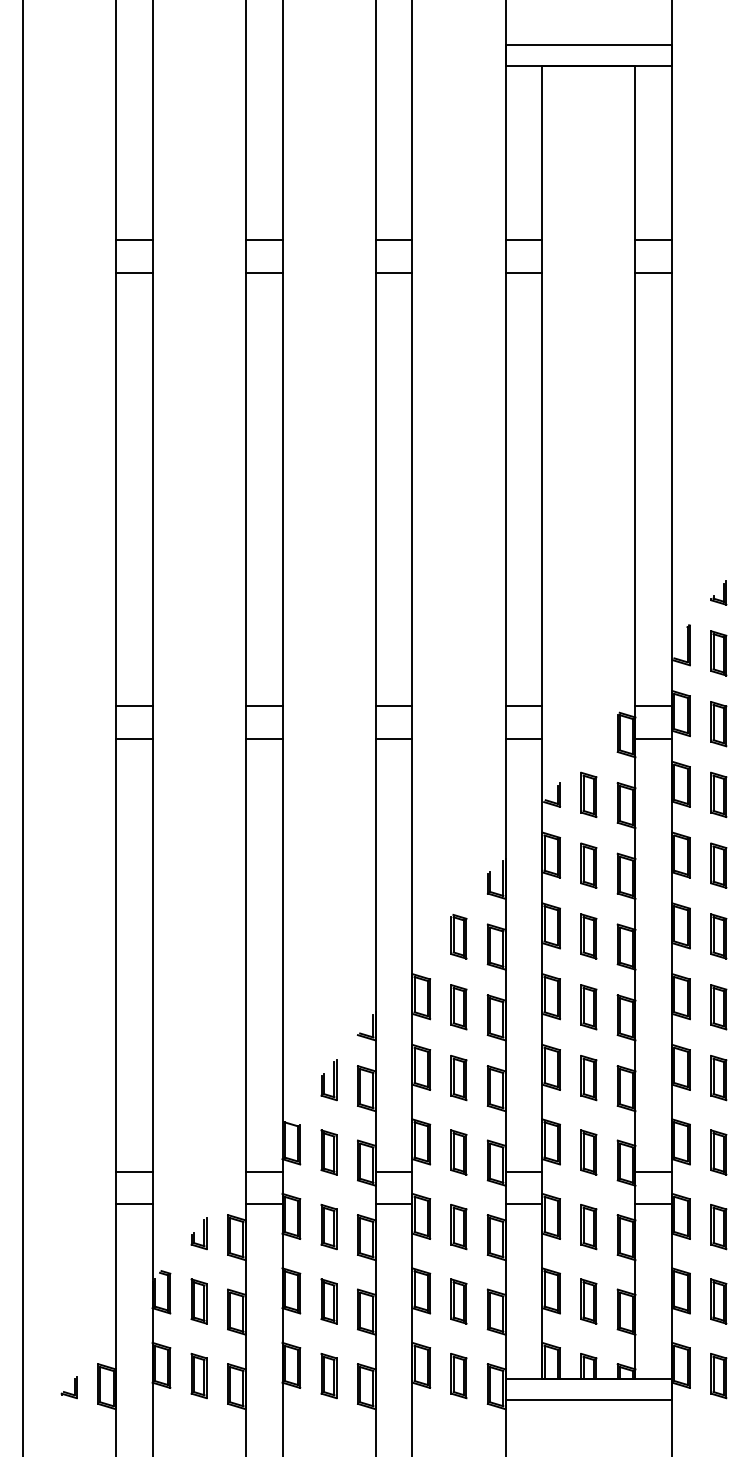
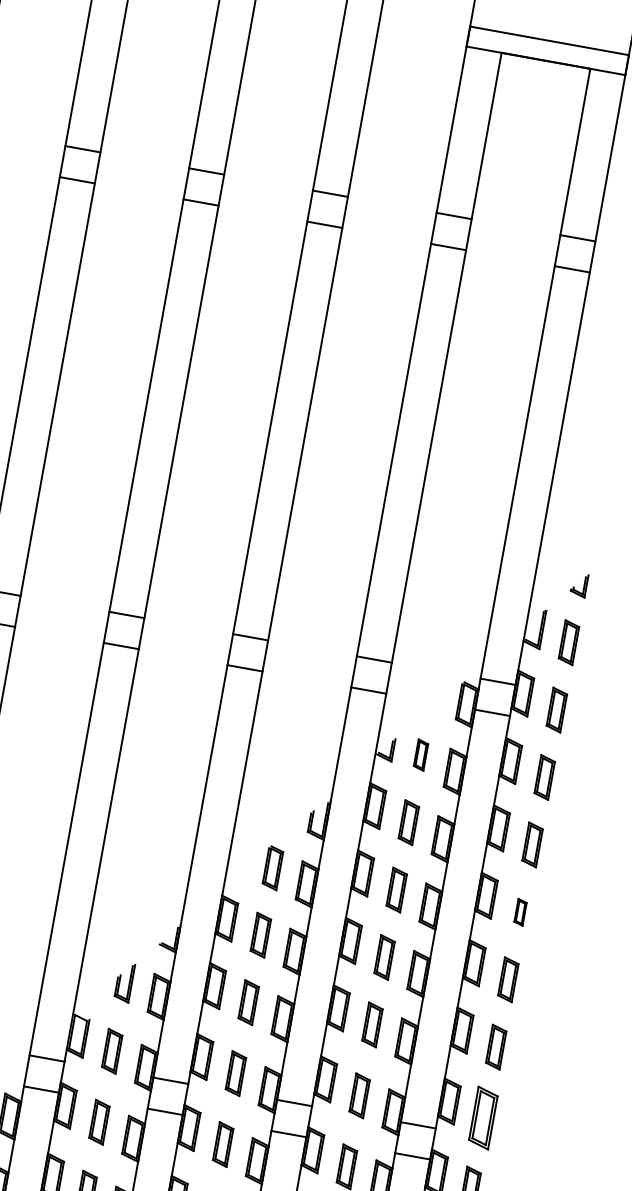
part: (588, 794) -> (420, 754), size x0.7
part: (718, 936) -> (520, 912), size x0.6
part: (718, 1152) -> (483, 1118), size x1.4

